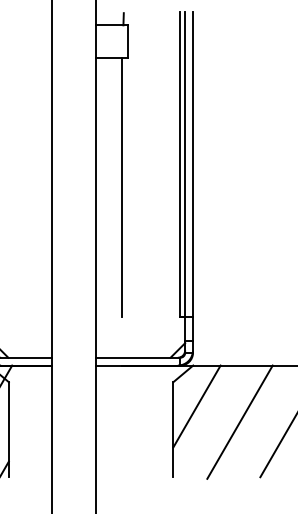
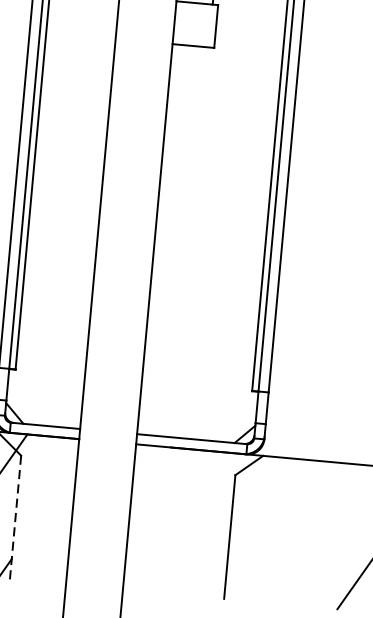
line: (121, 187) -> (190, 215), removed
line: (196, 406) -> (262, 509), removed
line: (239, 421) -> (316, 534), removed
line: (8, 429) -> (15, 517), solid -> dashed

